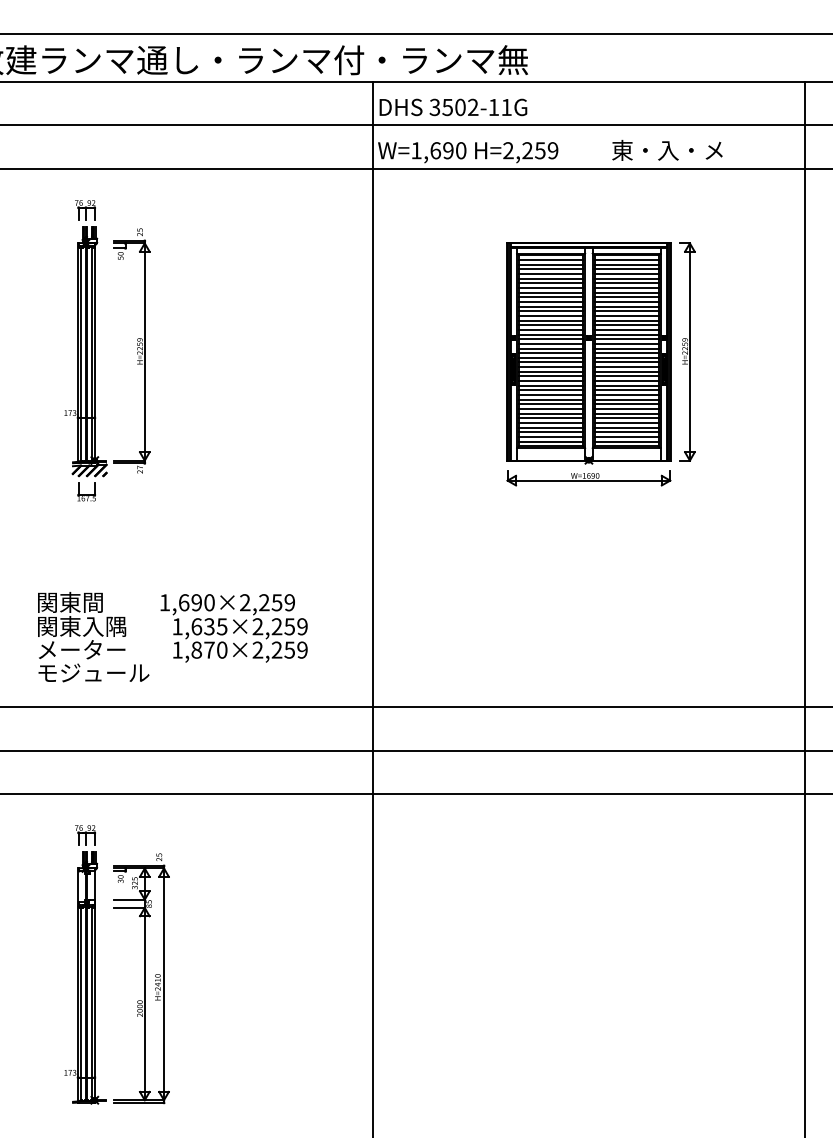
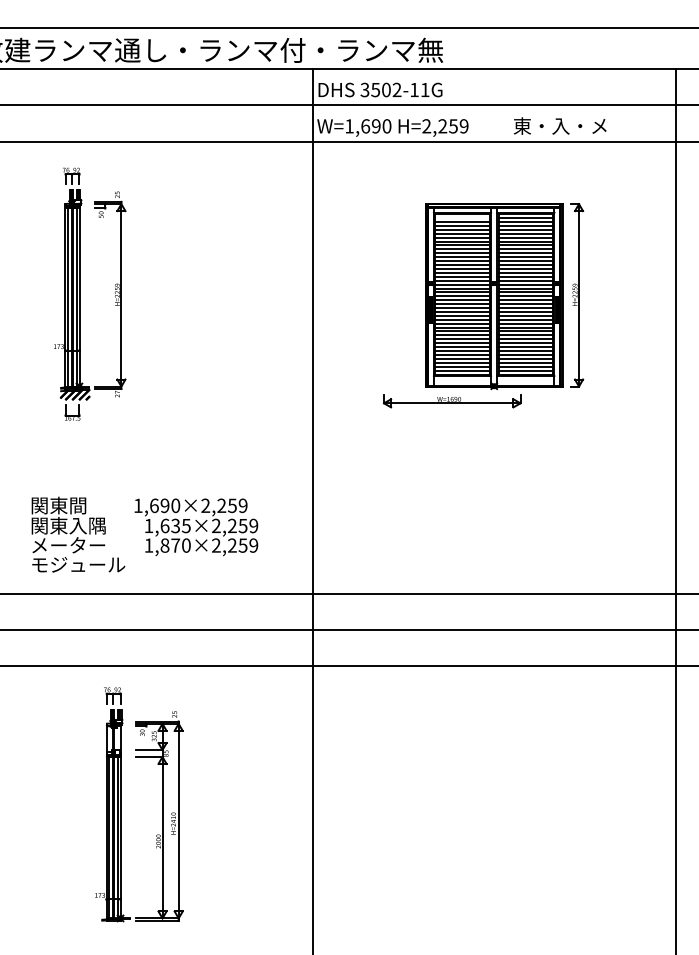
line: (550, 259) -> (461, 217), removed
part: (588, 478) -> (451, 401), moved
part: (95, 964) -> (121, 804), moved

